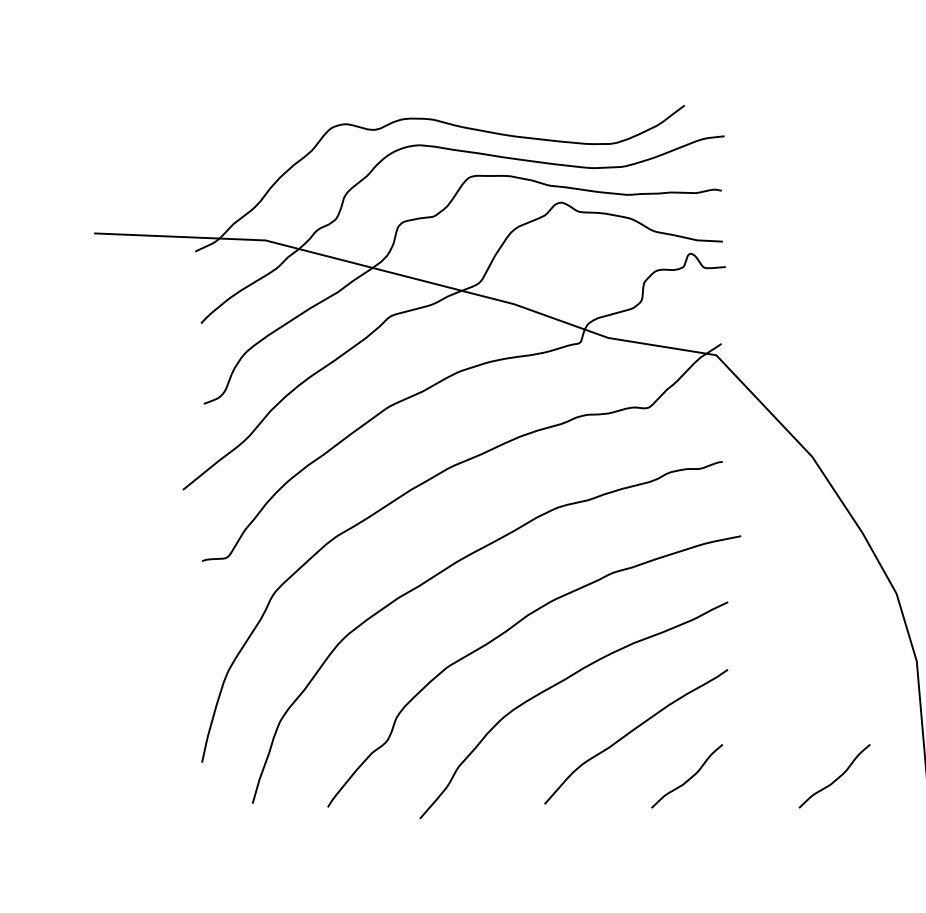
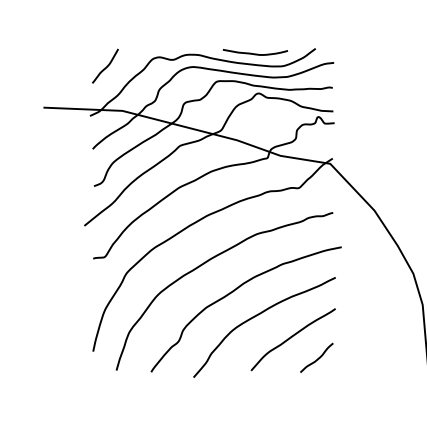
curve: (554, 115) -> (255, 53), added
curve: (230, 144) -> (106, 66), added
curve: (836, 777) -> (385, 358), removed

